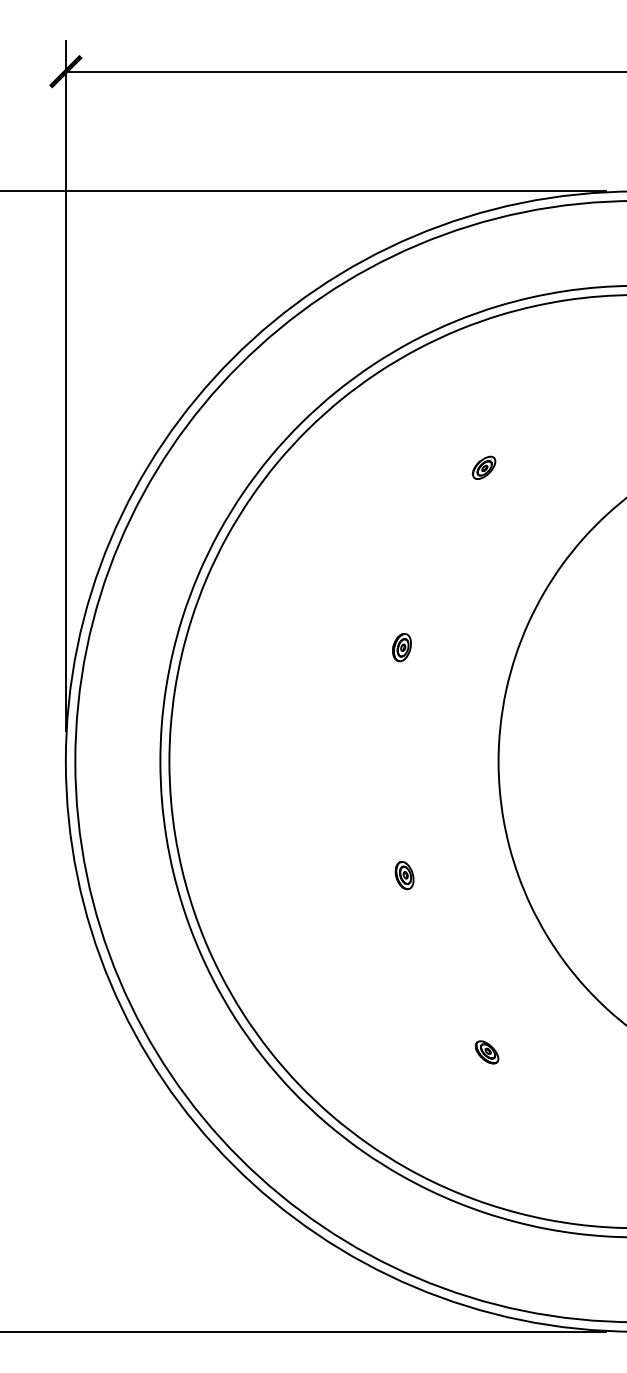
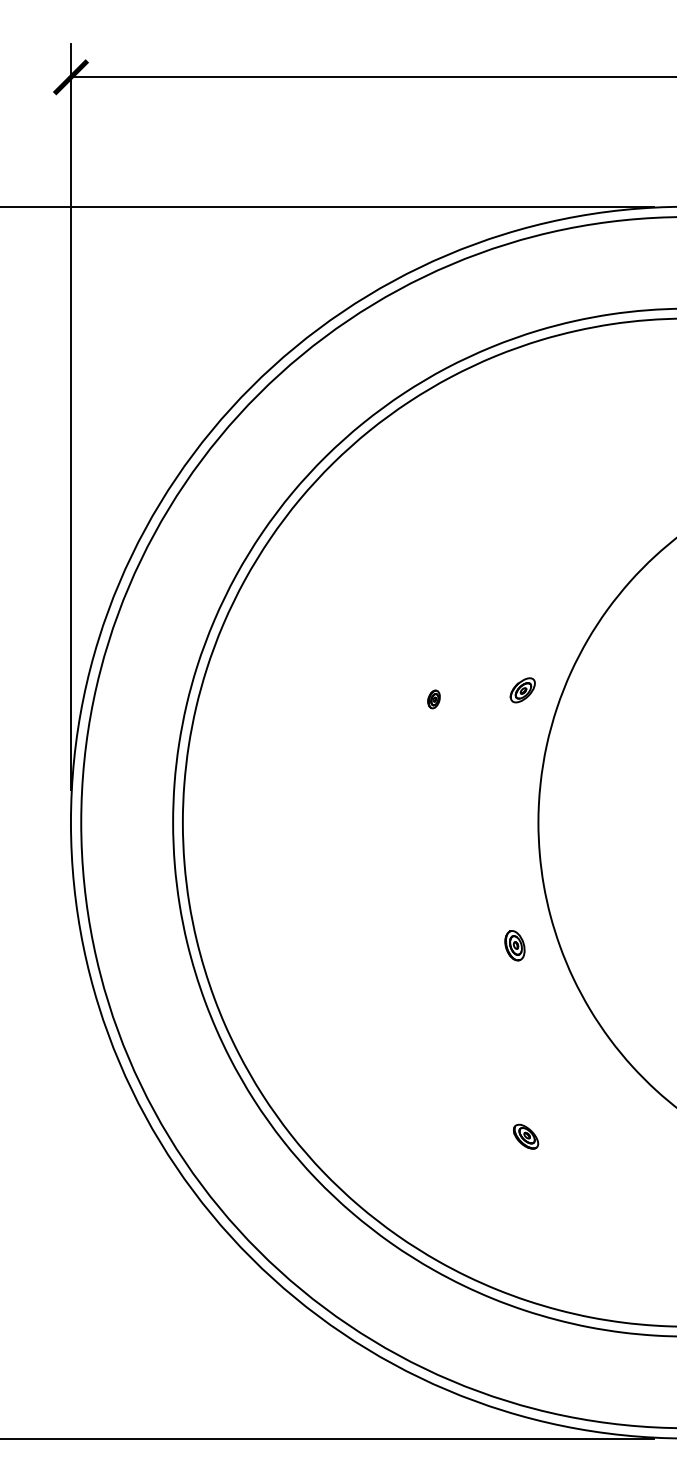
part: (483, 468) -> (522, 690), moved
part: (401, 647) -> (433, 699), size x0.6
part: (404, 875) -> (514, 945), moved

